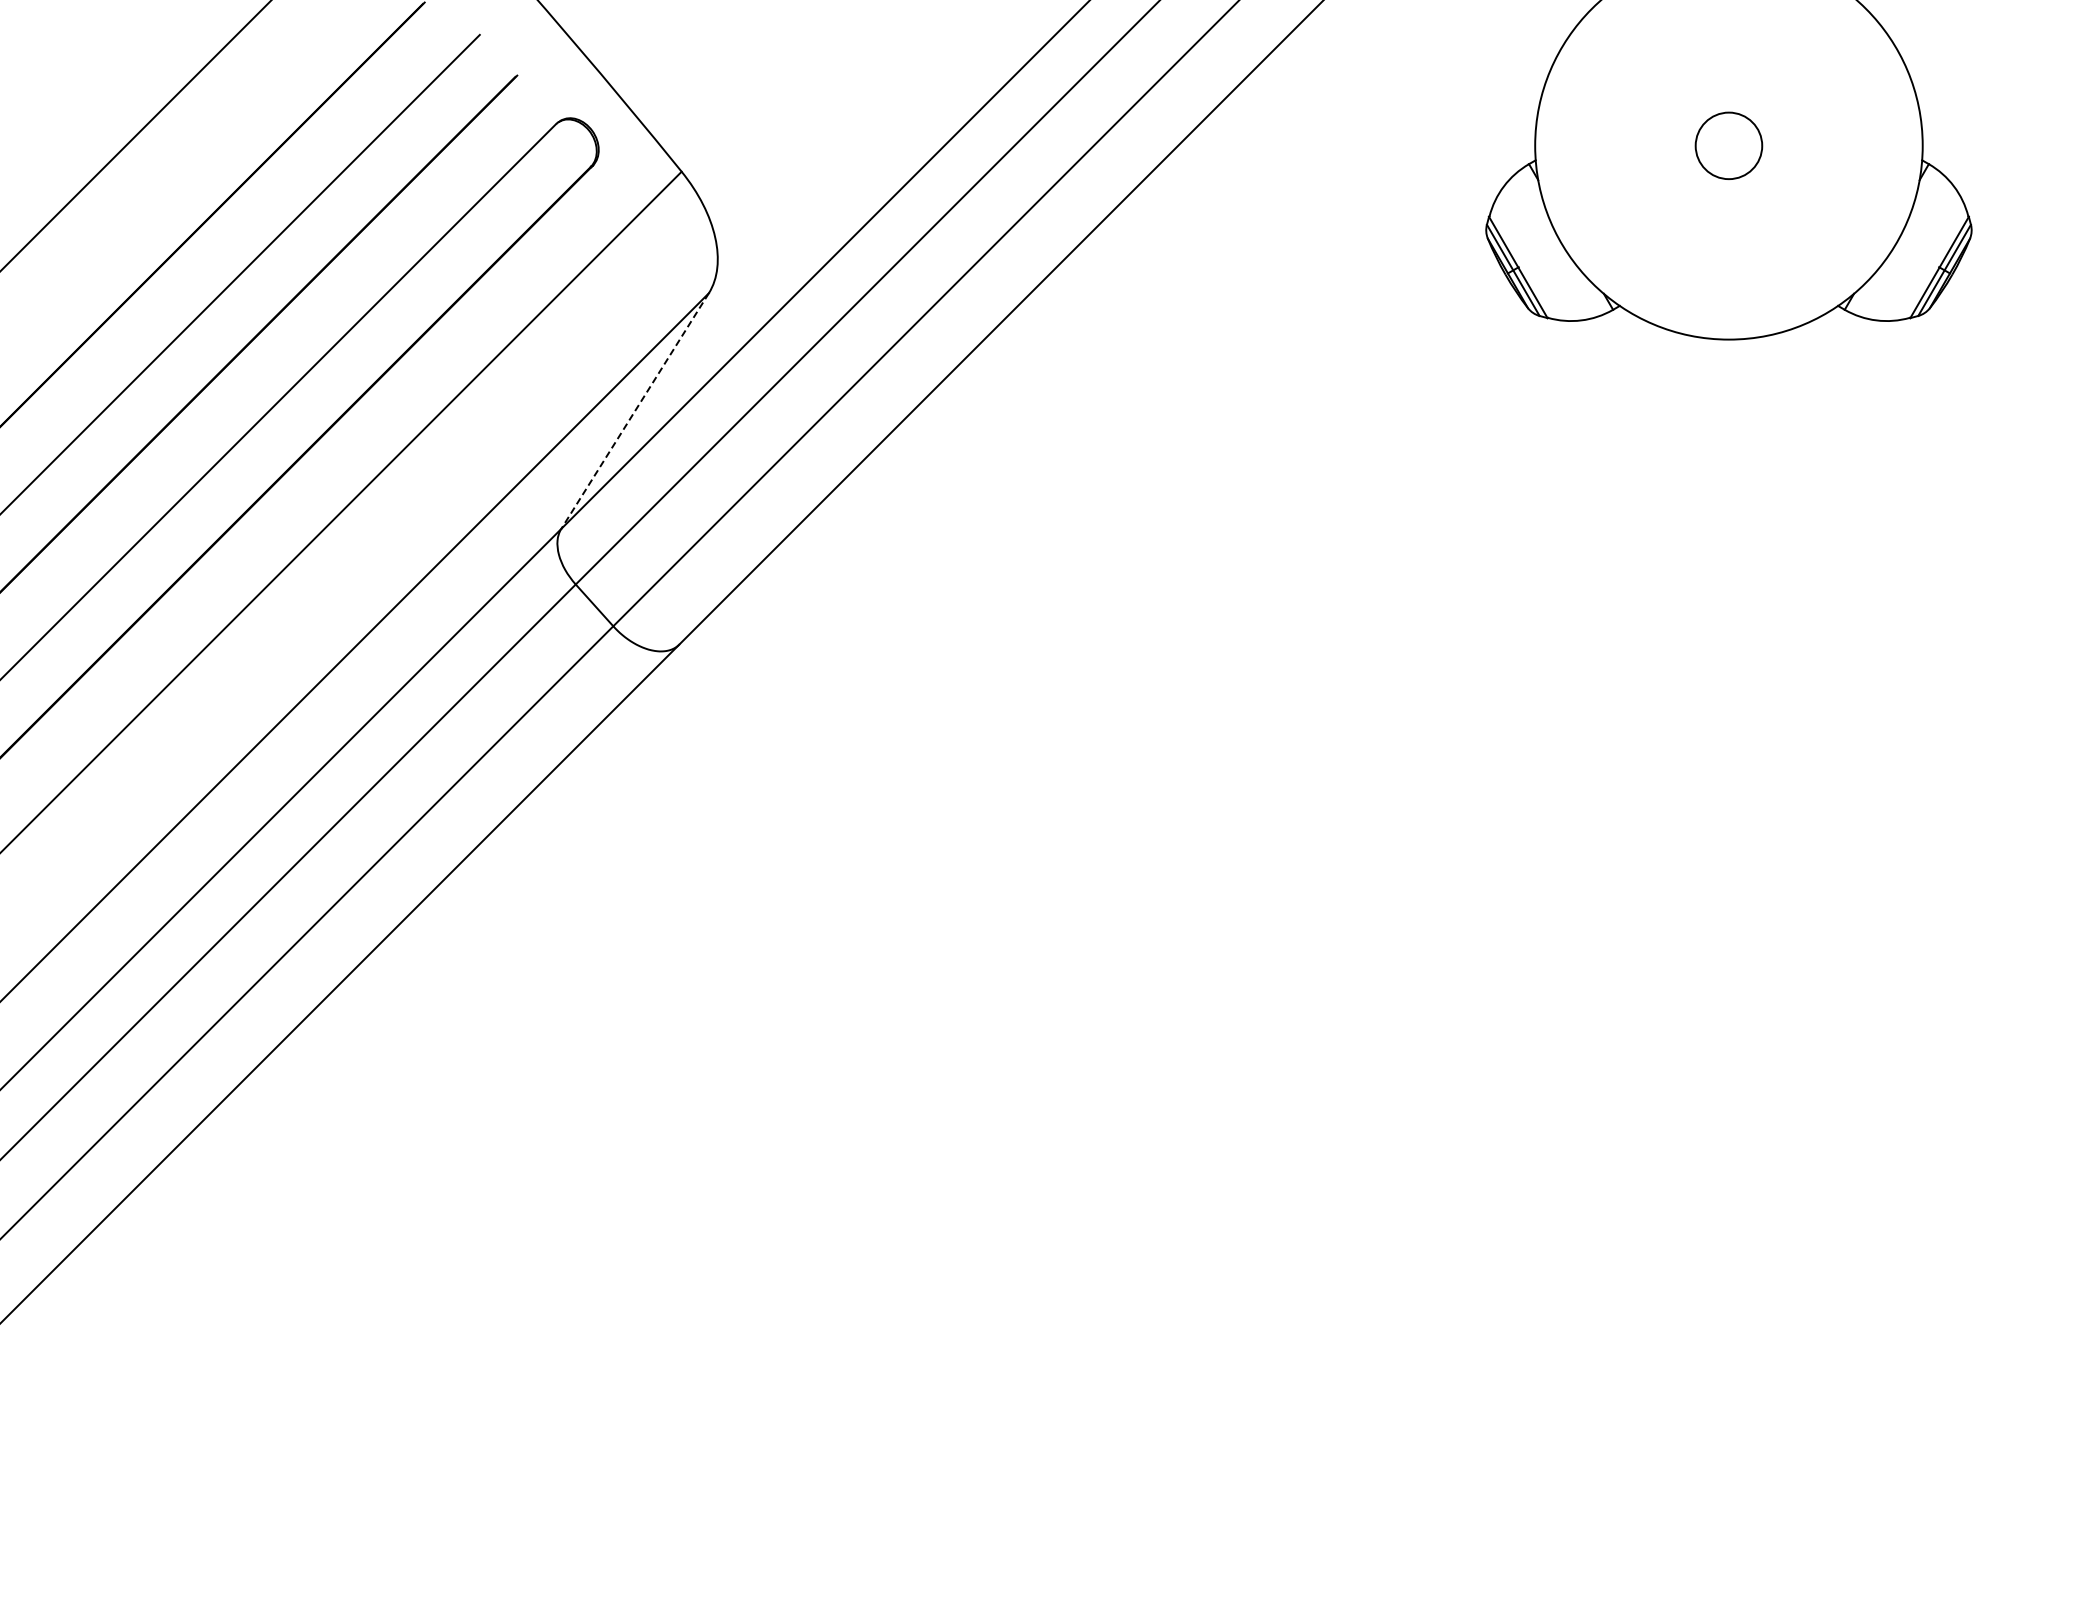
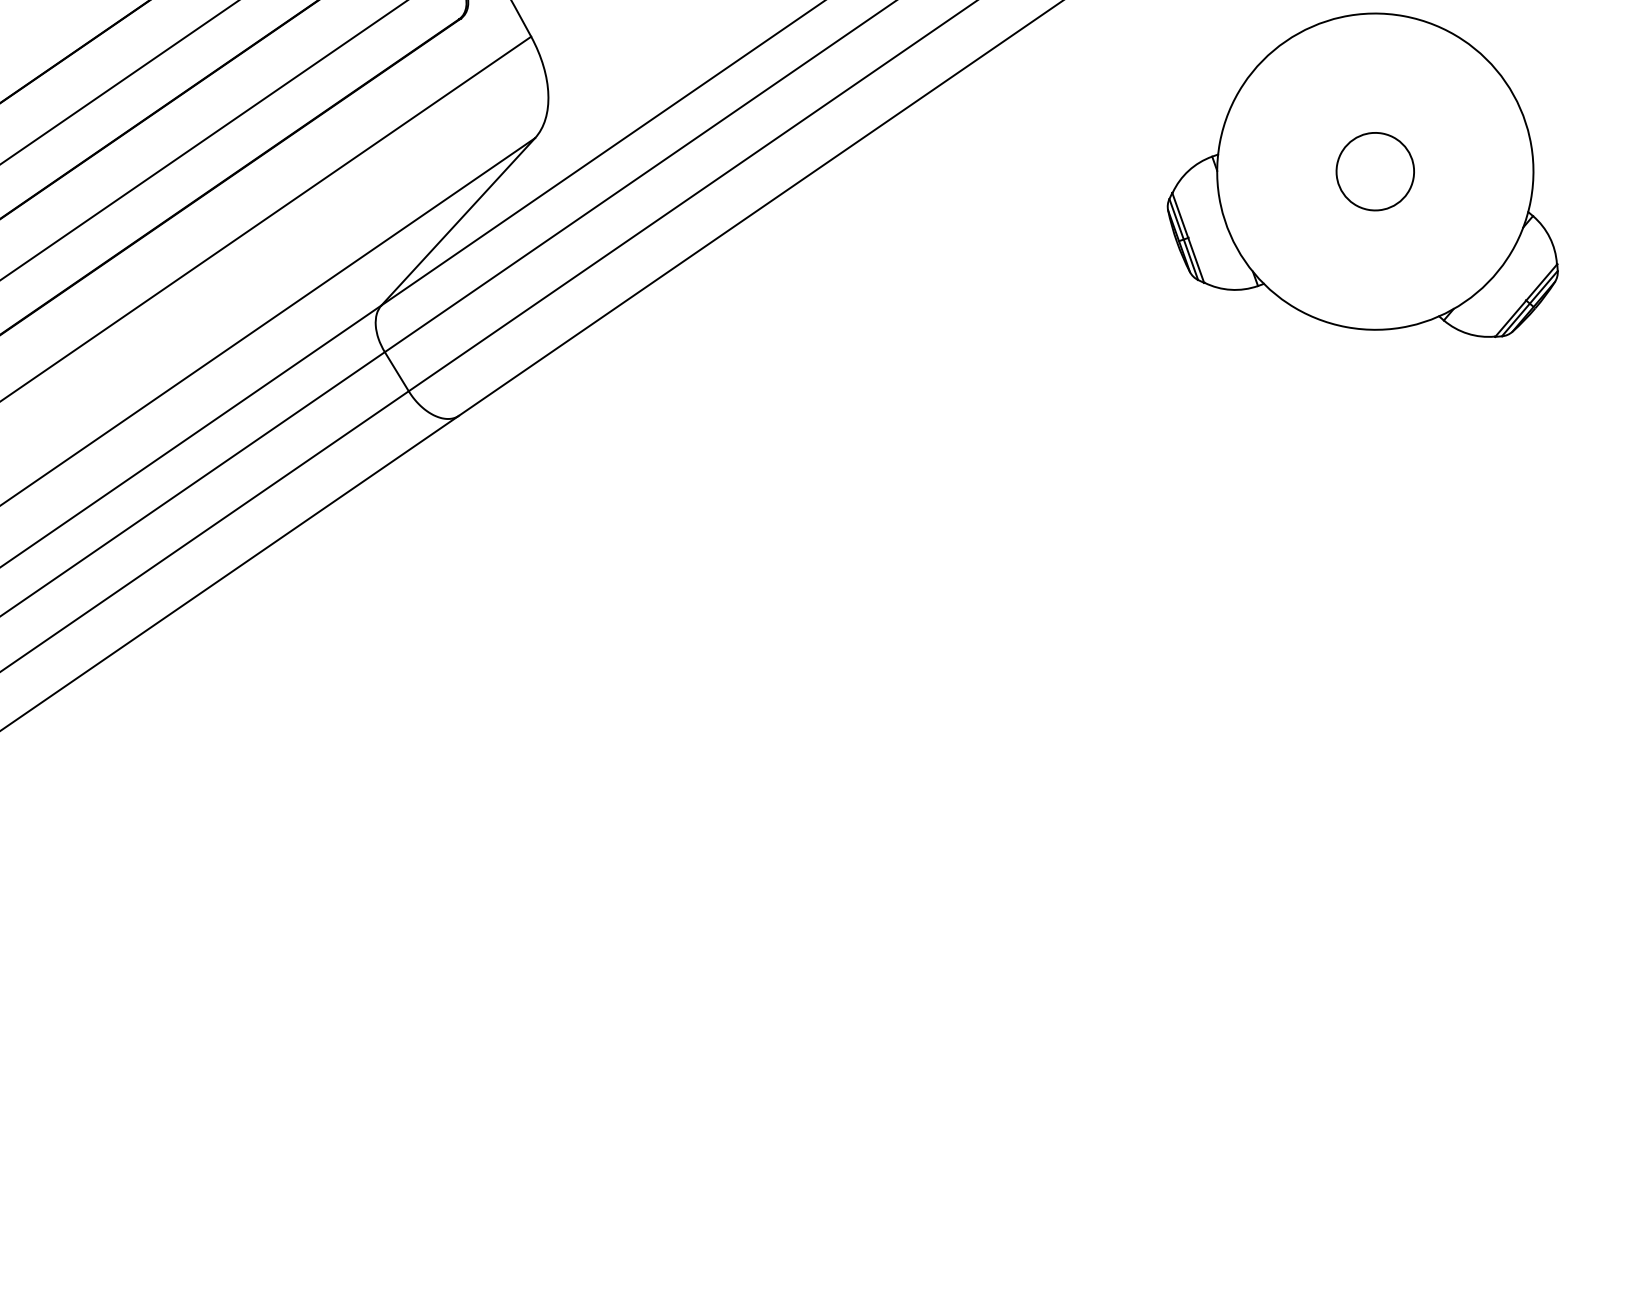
circle: (1728, 145) -> (1375, 171), size x1.43
line: (634, 411) -> (457, 222), dashed -> solid

